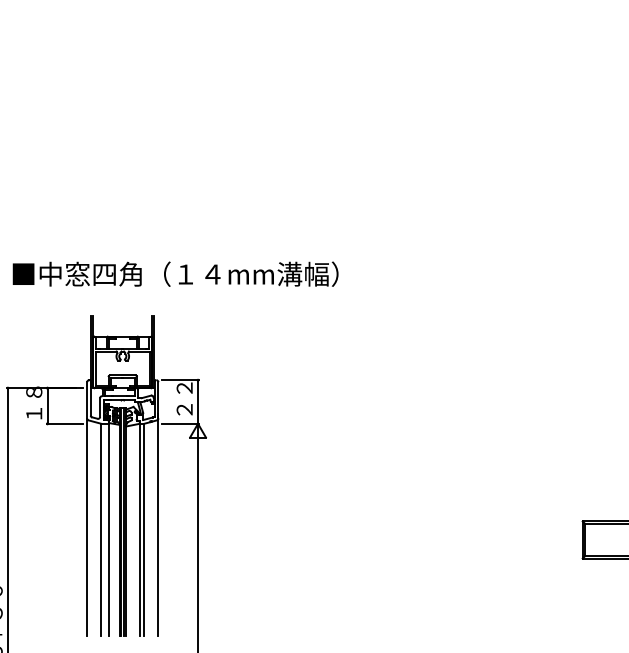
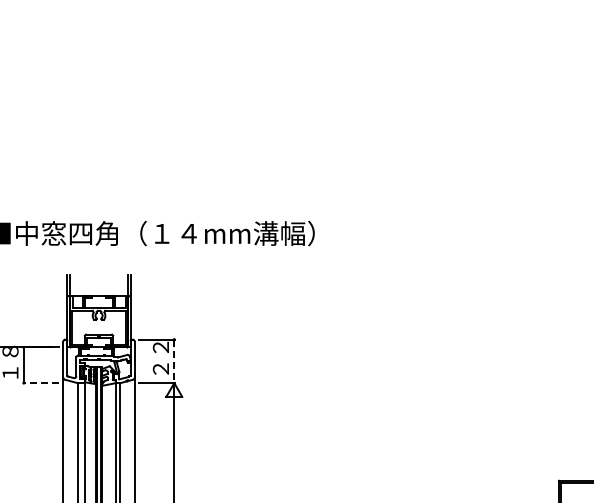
line: (198, 402) -> (174, 361), solid -> dashed
line: (64, 423) -> (40, 382), solid -> dashed

